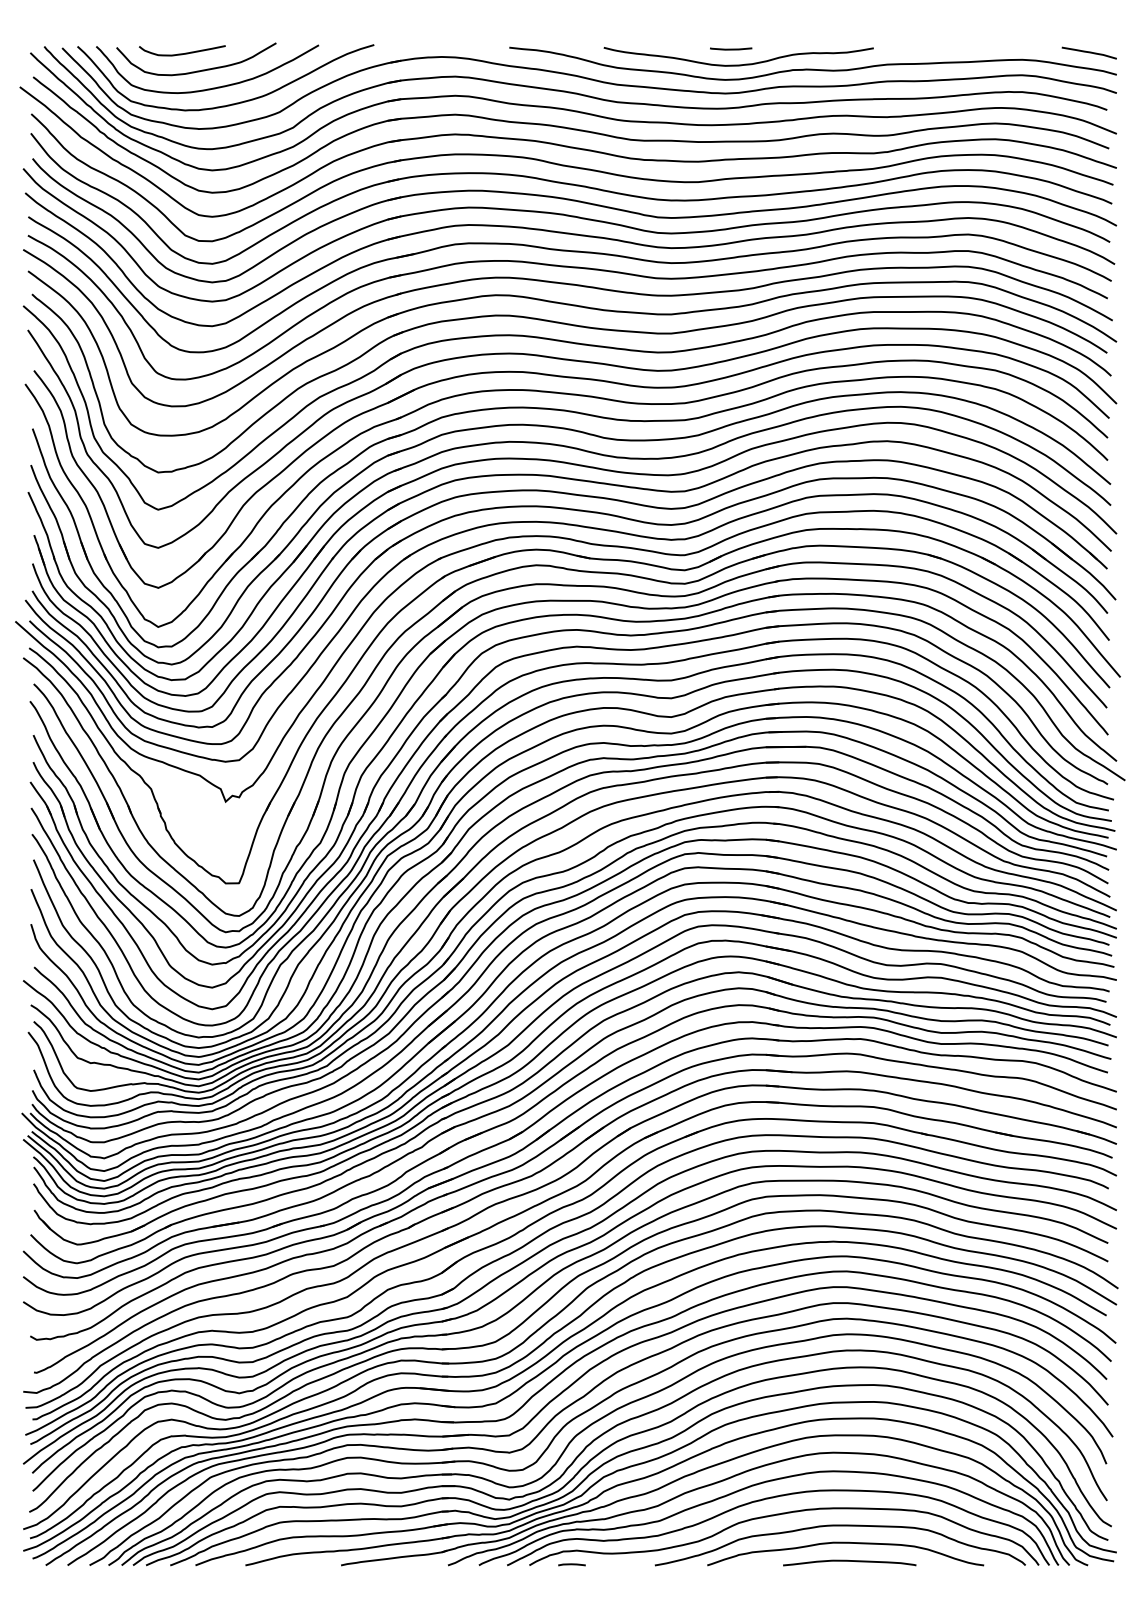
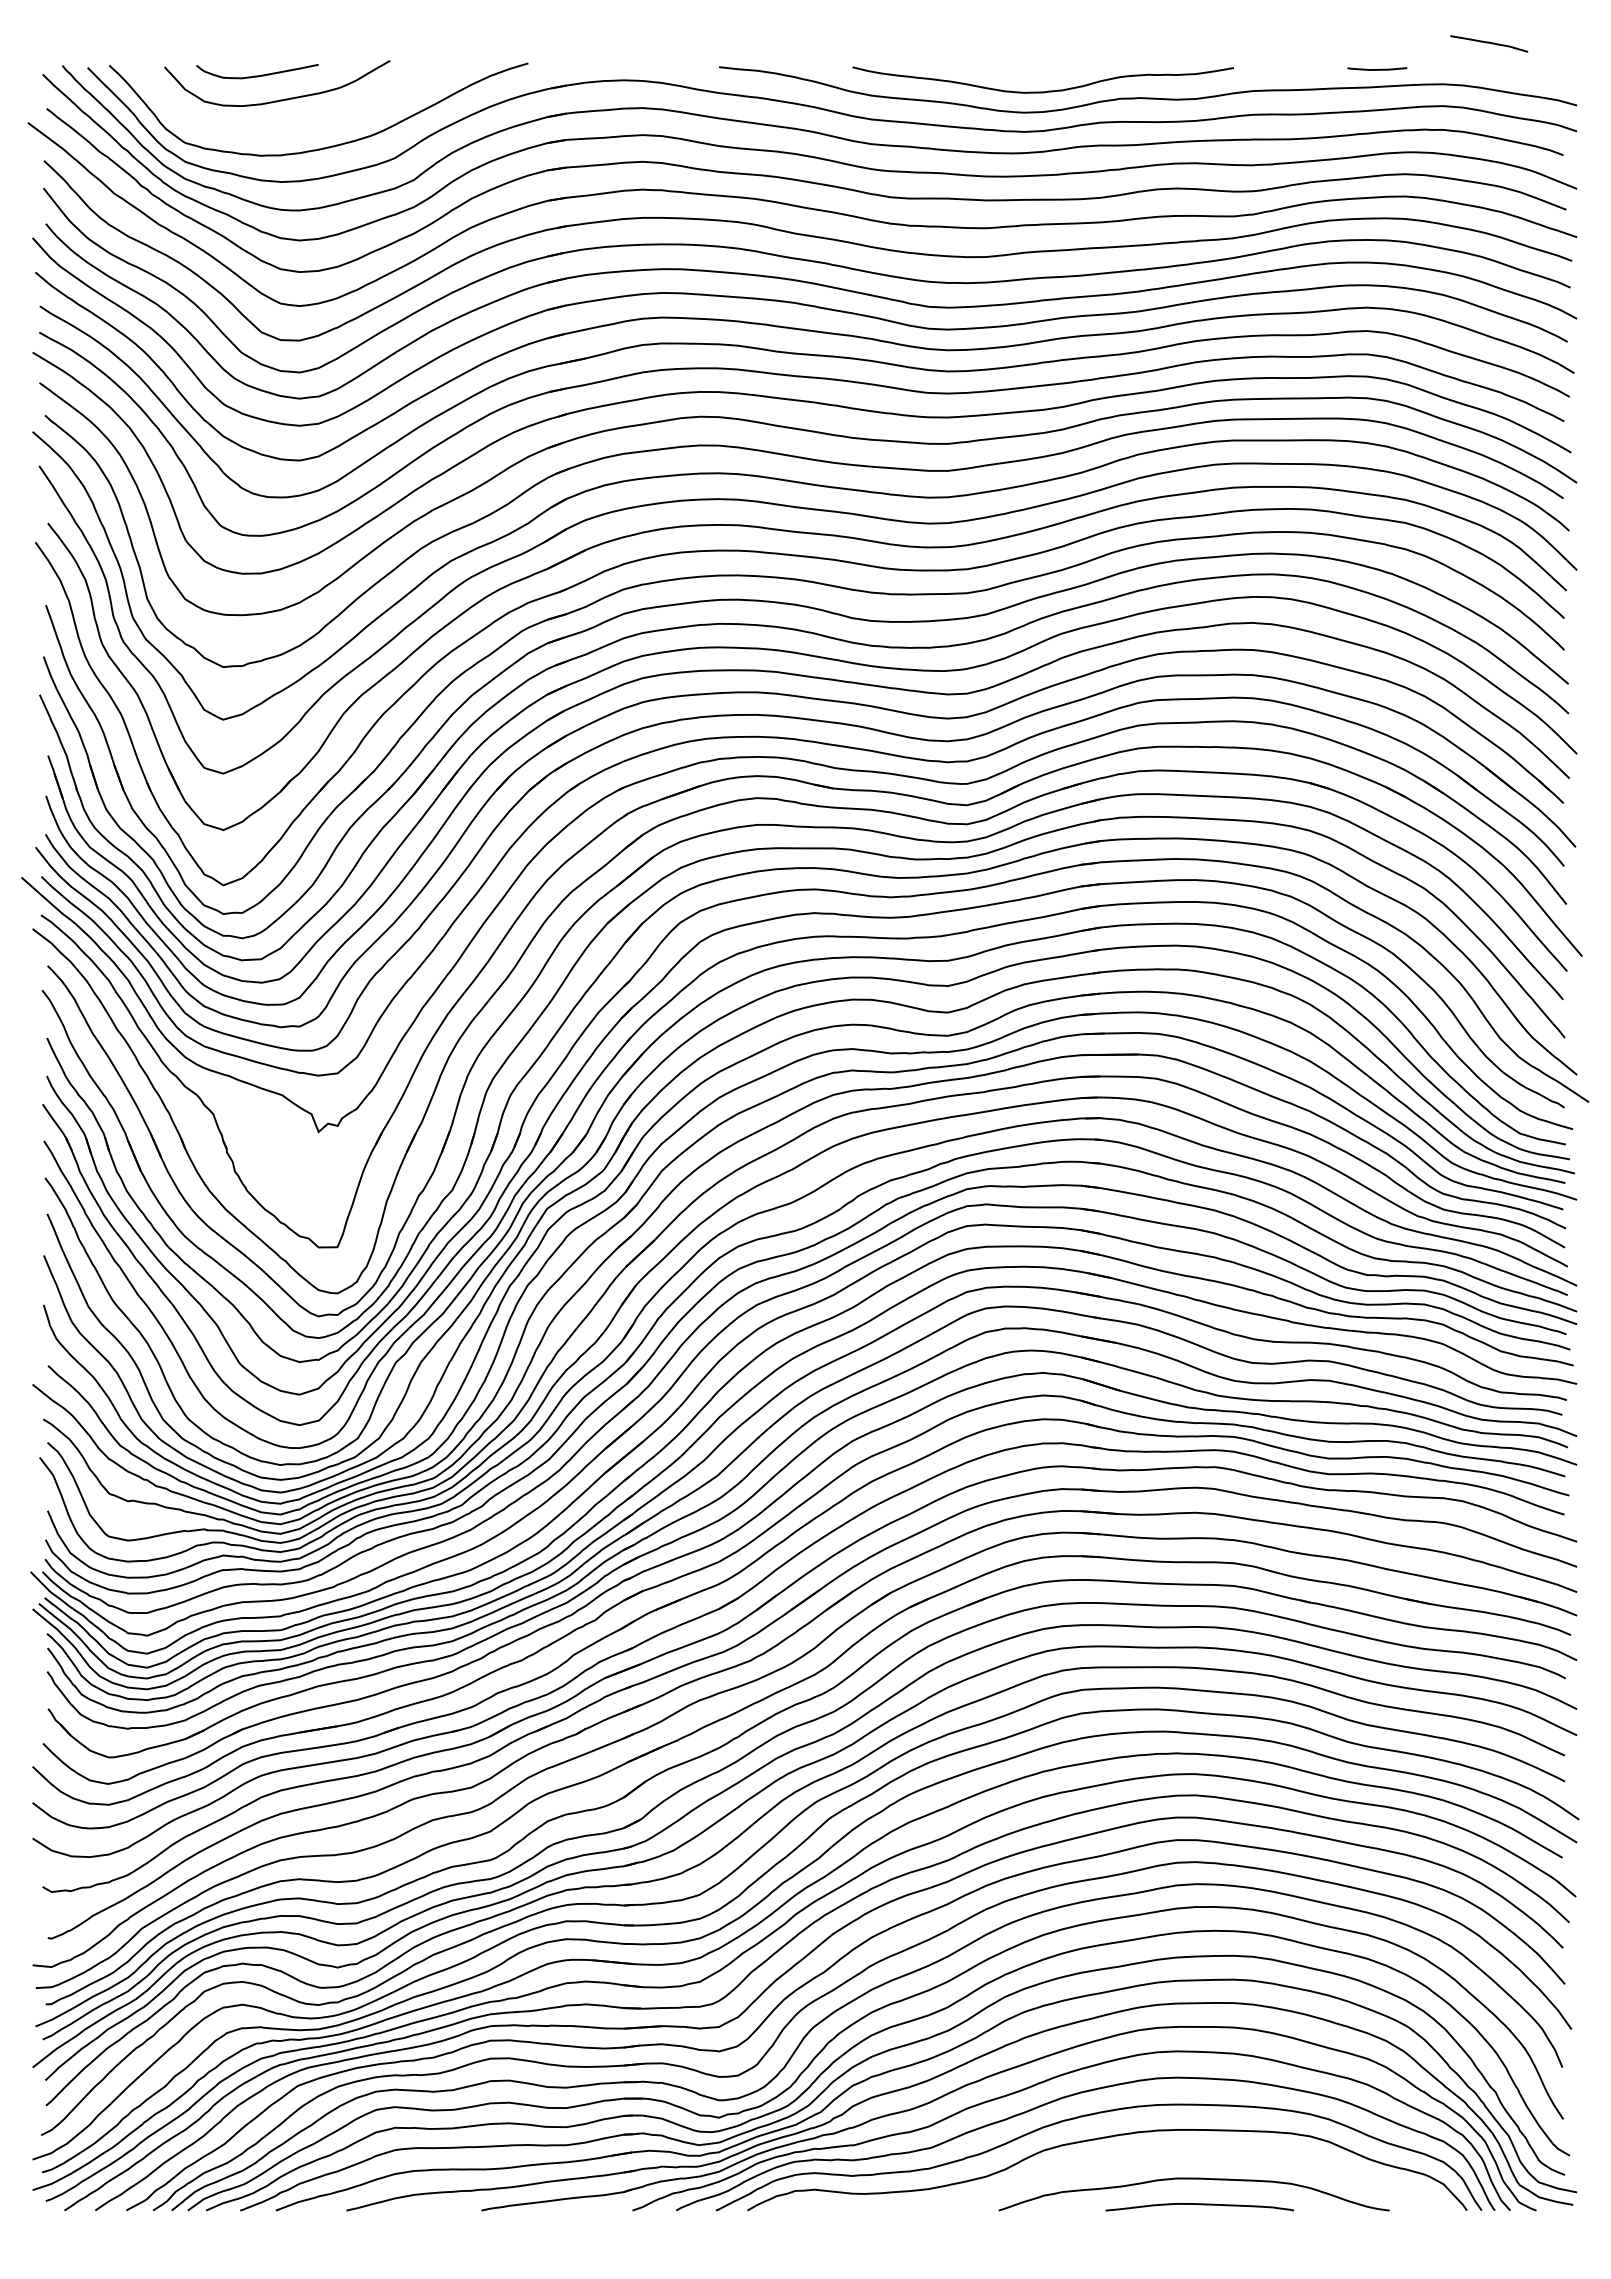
line: (731, 49) -> (1377, 69), moved
curve: (1089, 52) -> (1489, 43), moved
curve: (210, 88) -> (297, 124), removed
curve: (840, 1526) -> (1186, 2155), removed
curve: (571, 1564) -> (807, 2209), removed

